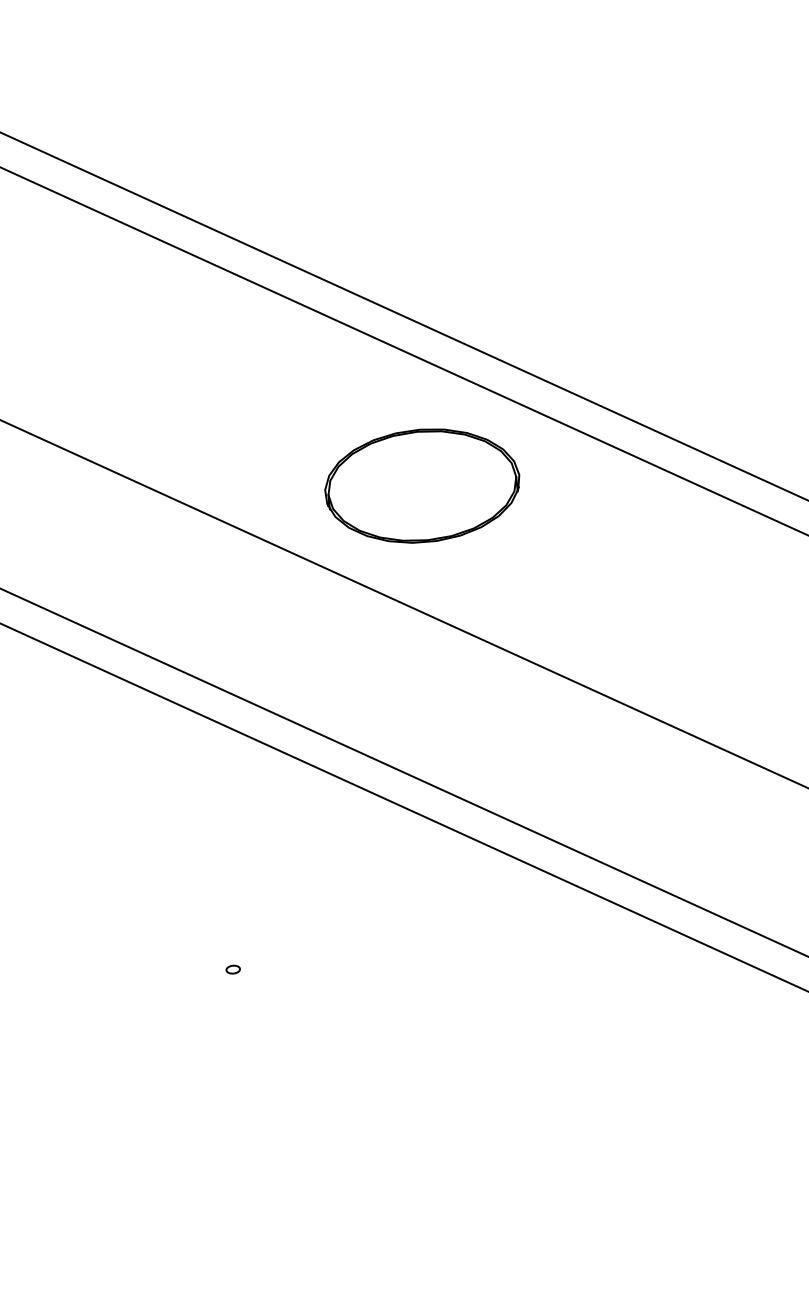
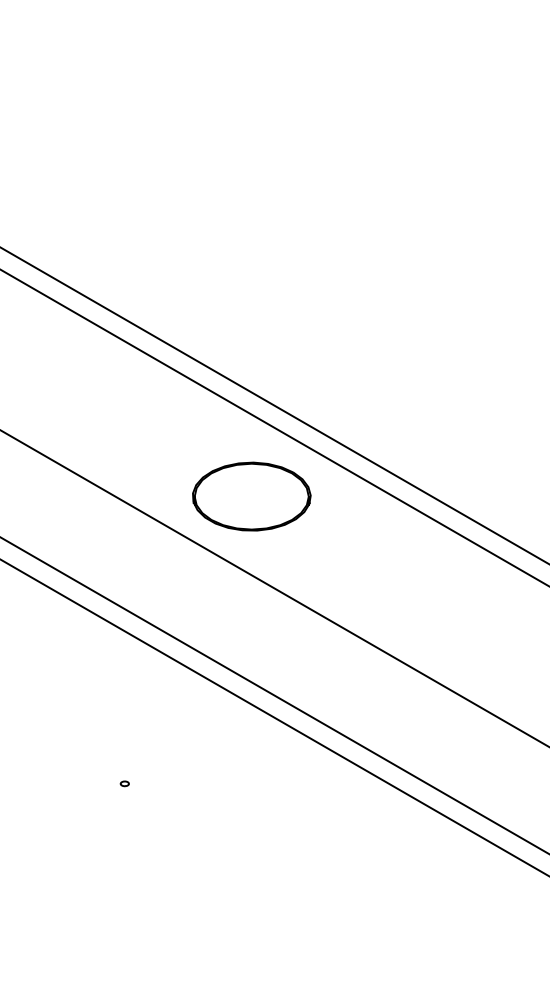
part: (421, 485) -> (251, 496), moved

